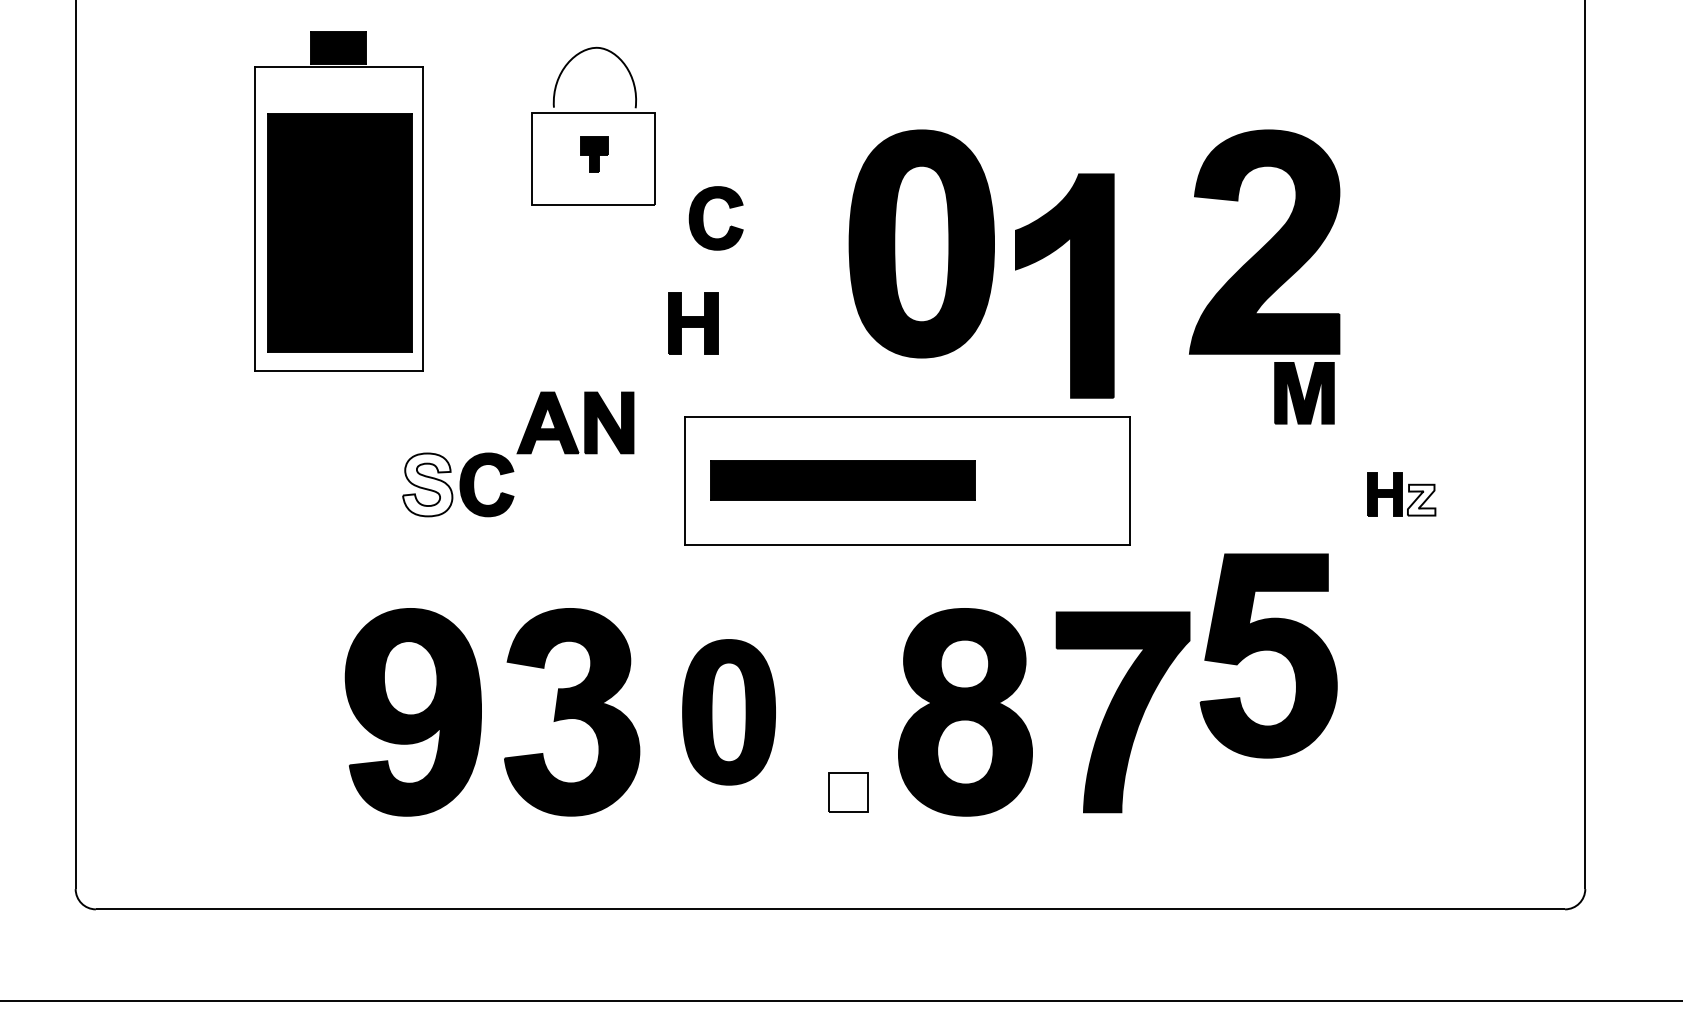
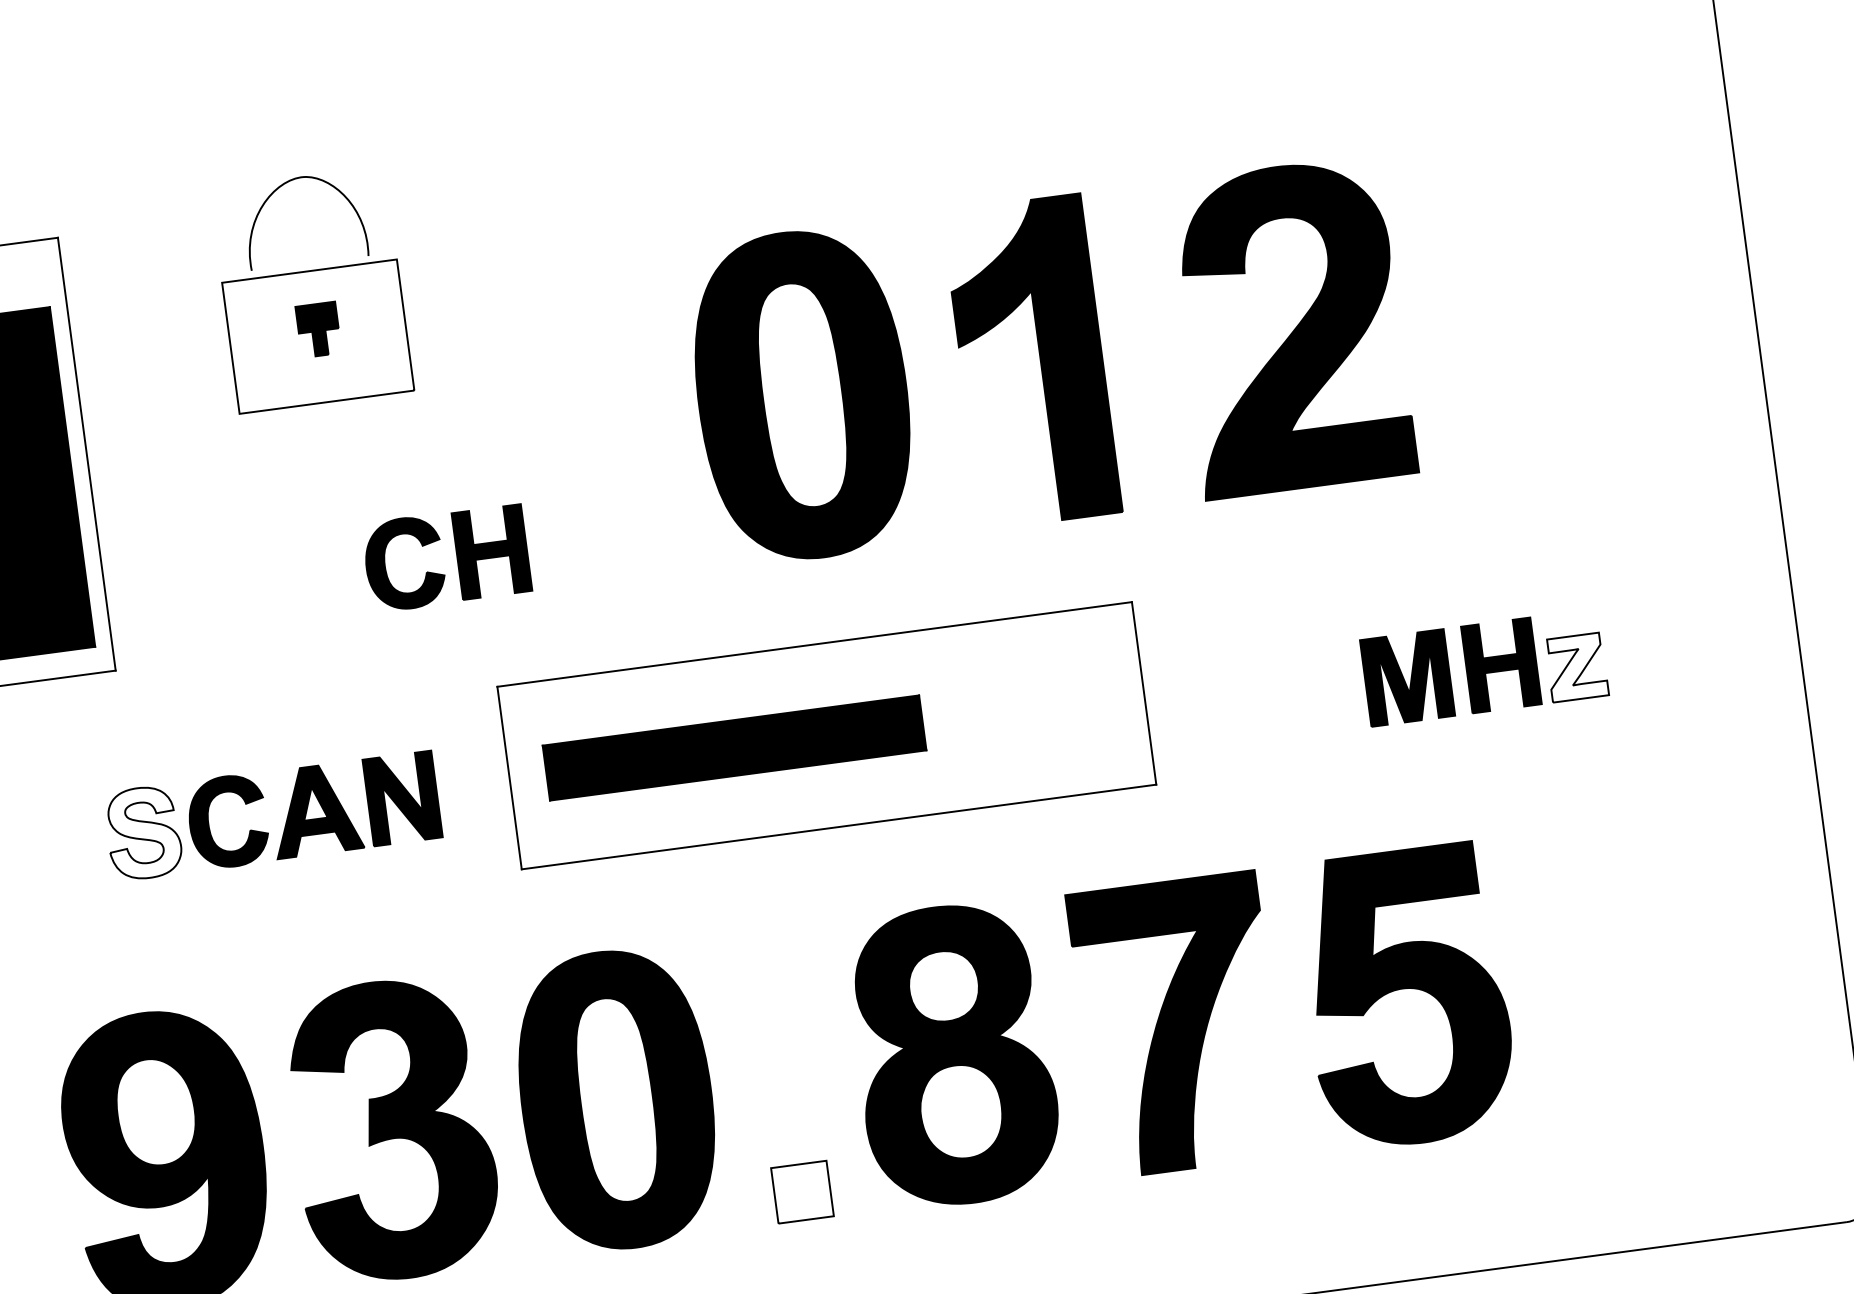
part: (703, 218) -> (386, 566), moved
part: (1064, 285) -> (1031, 361), moved
part: (1304, 393) -> (1407, 678), moved
part: (568, 424) -> (344, 808), moved
part: (1401, 494) -> (1534, 661), size x1.43
part: (1268, 655) -> (1406, 996), moved
part: (728, 712) -> (615, 1100), size x1.43

